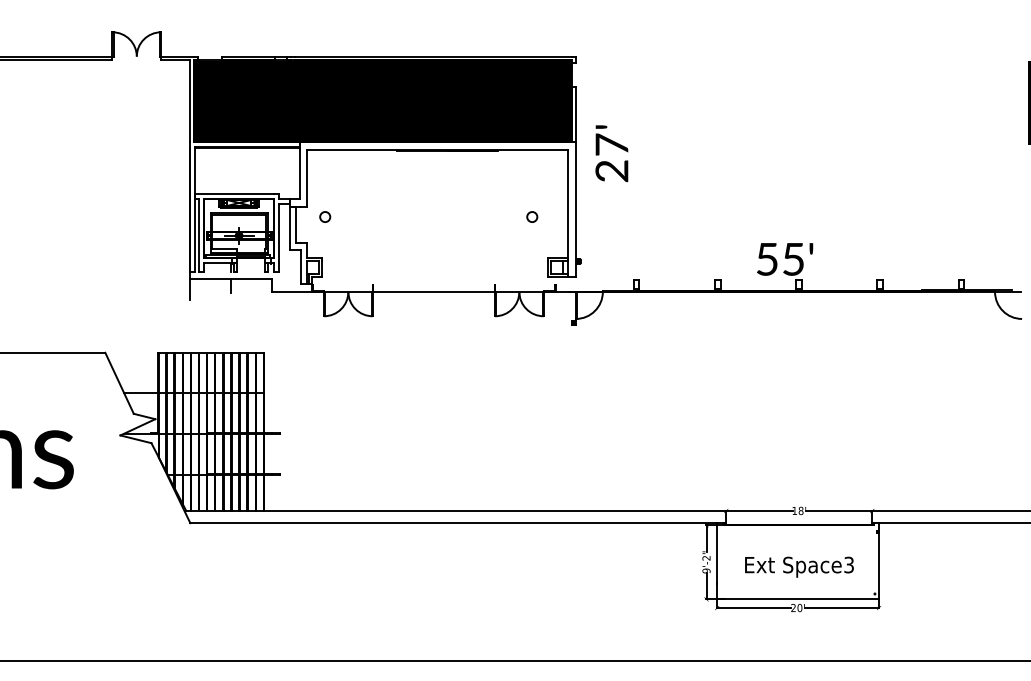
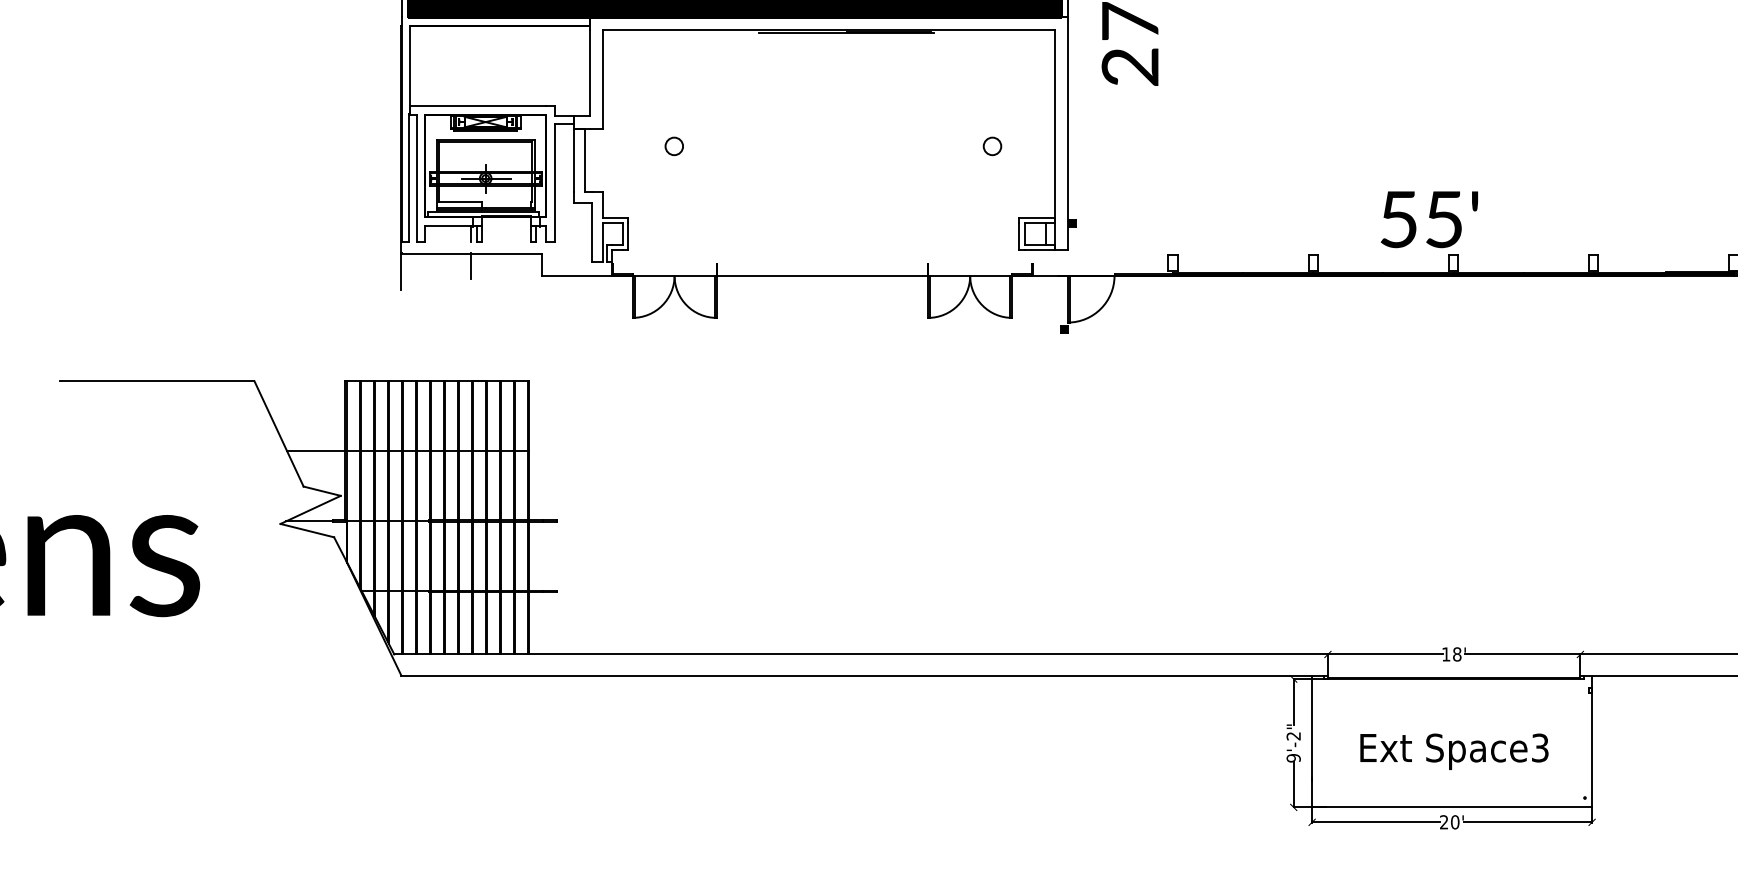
circle: (325, 216) -> (674, 145), moved

